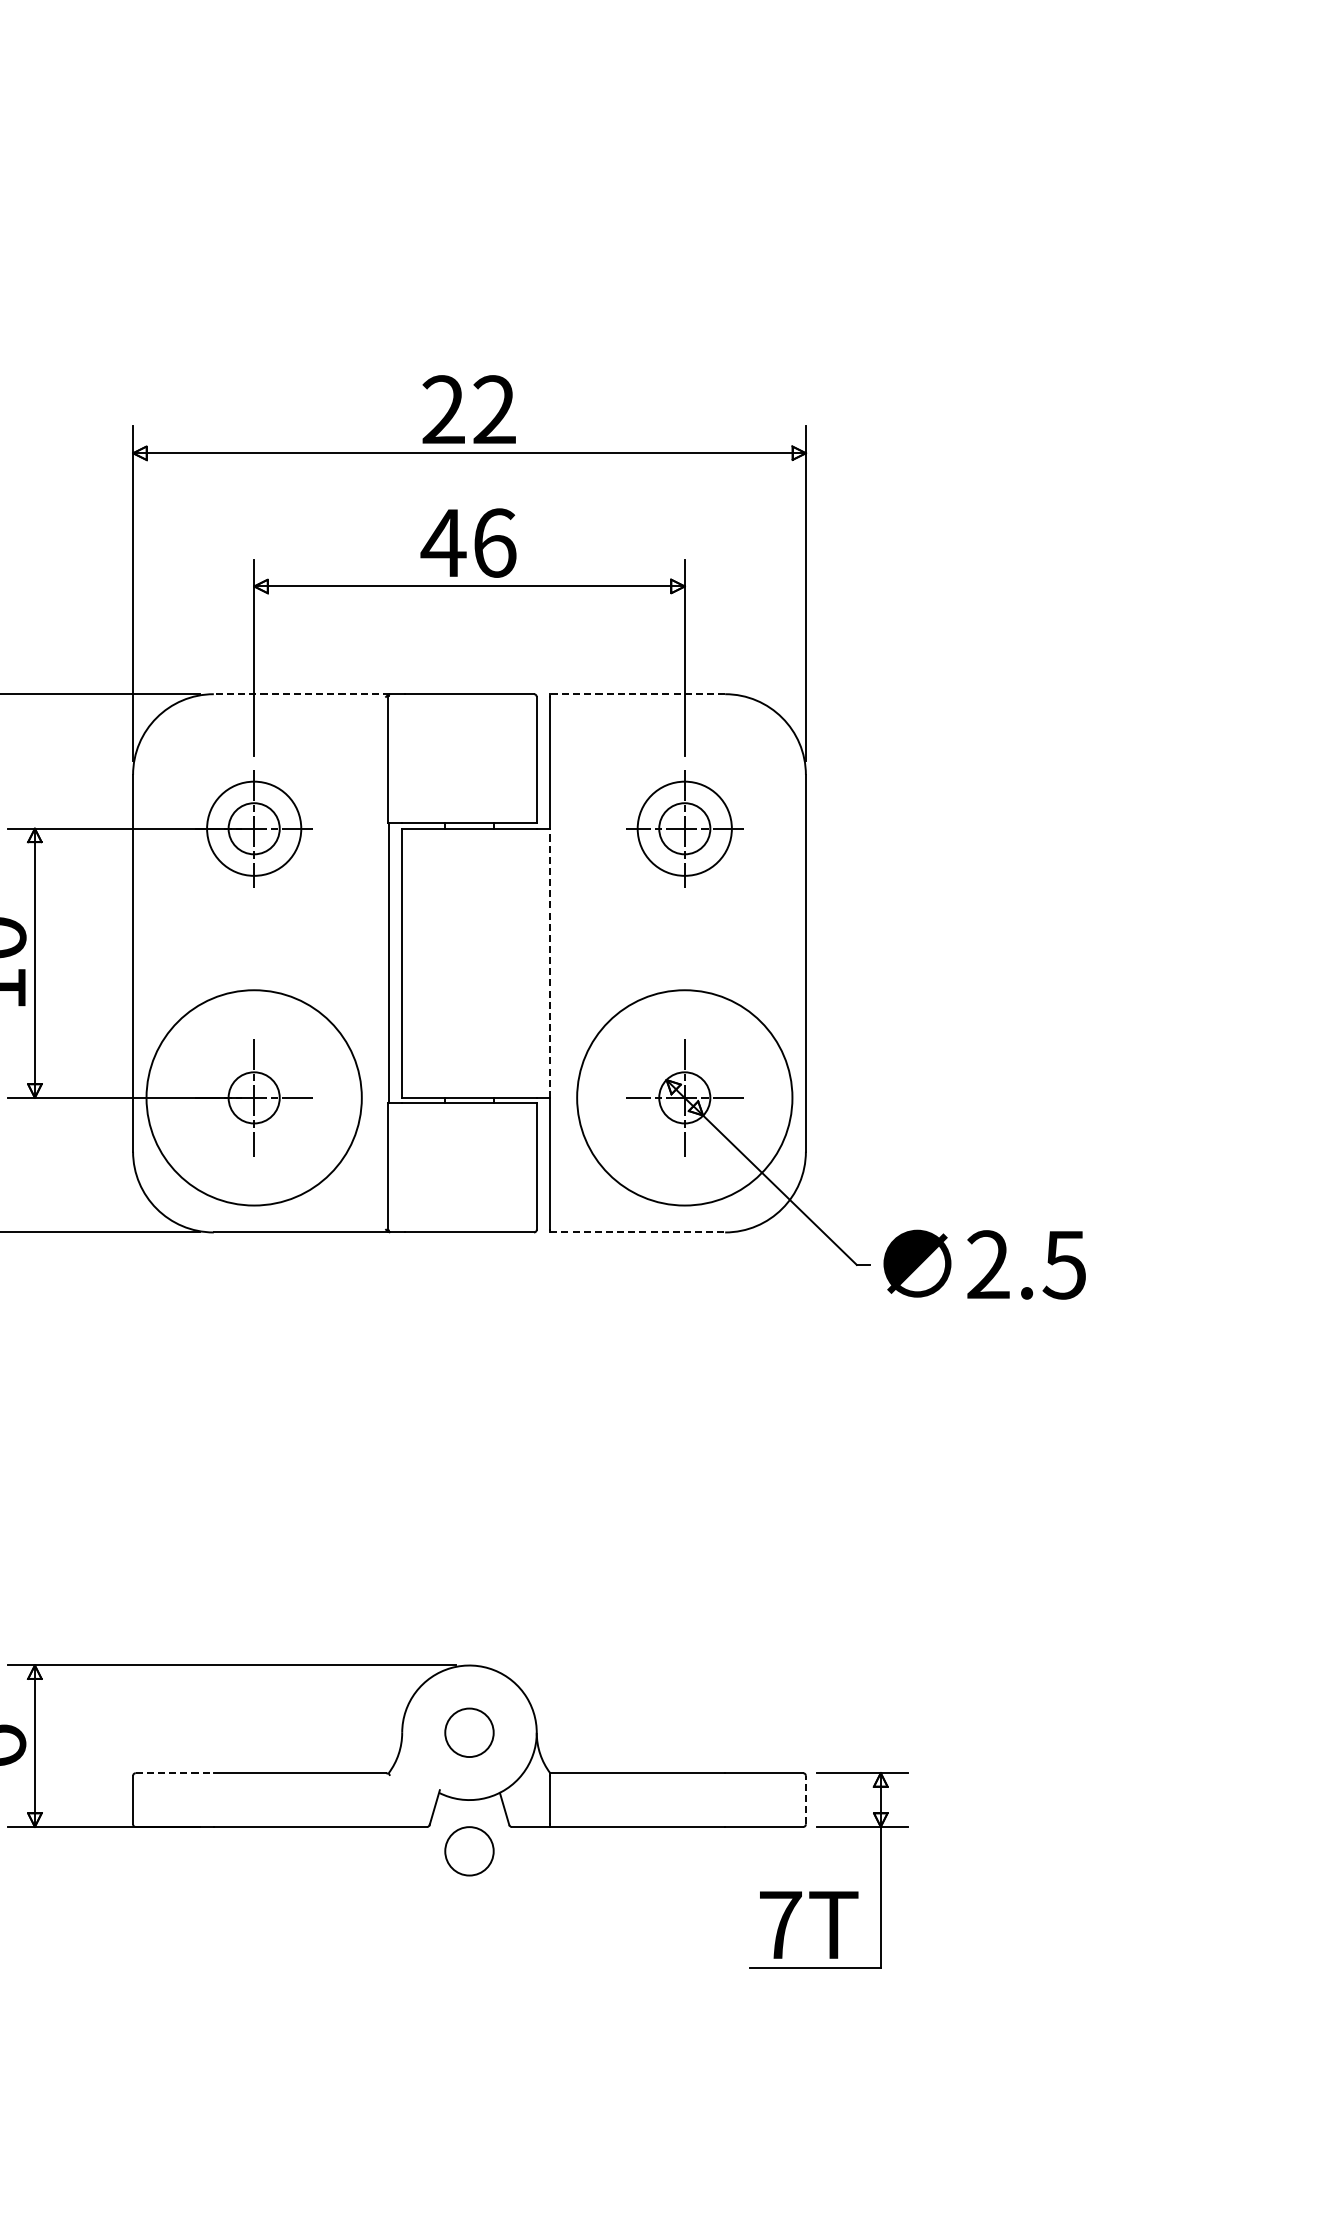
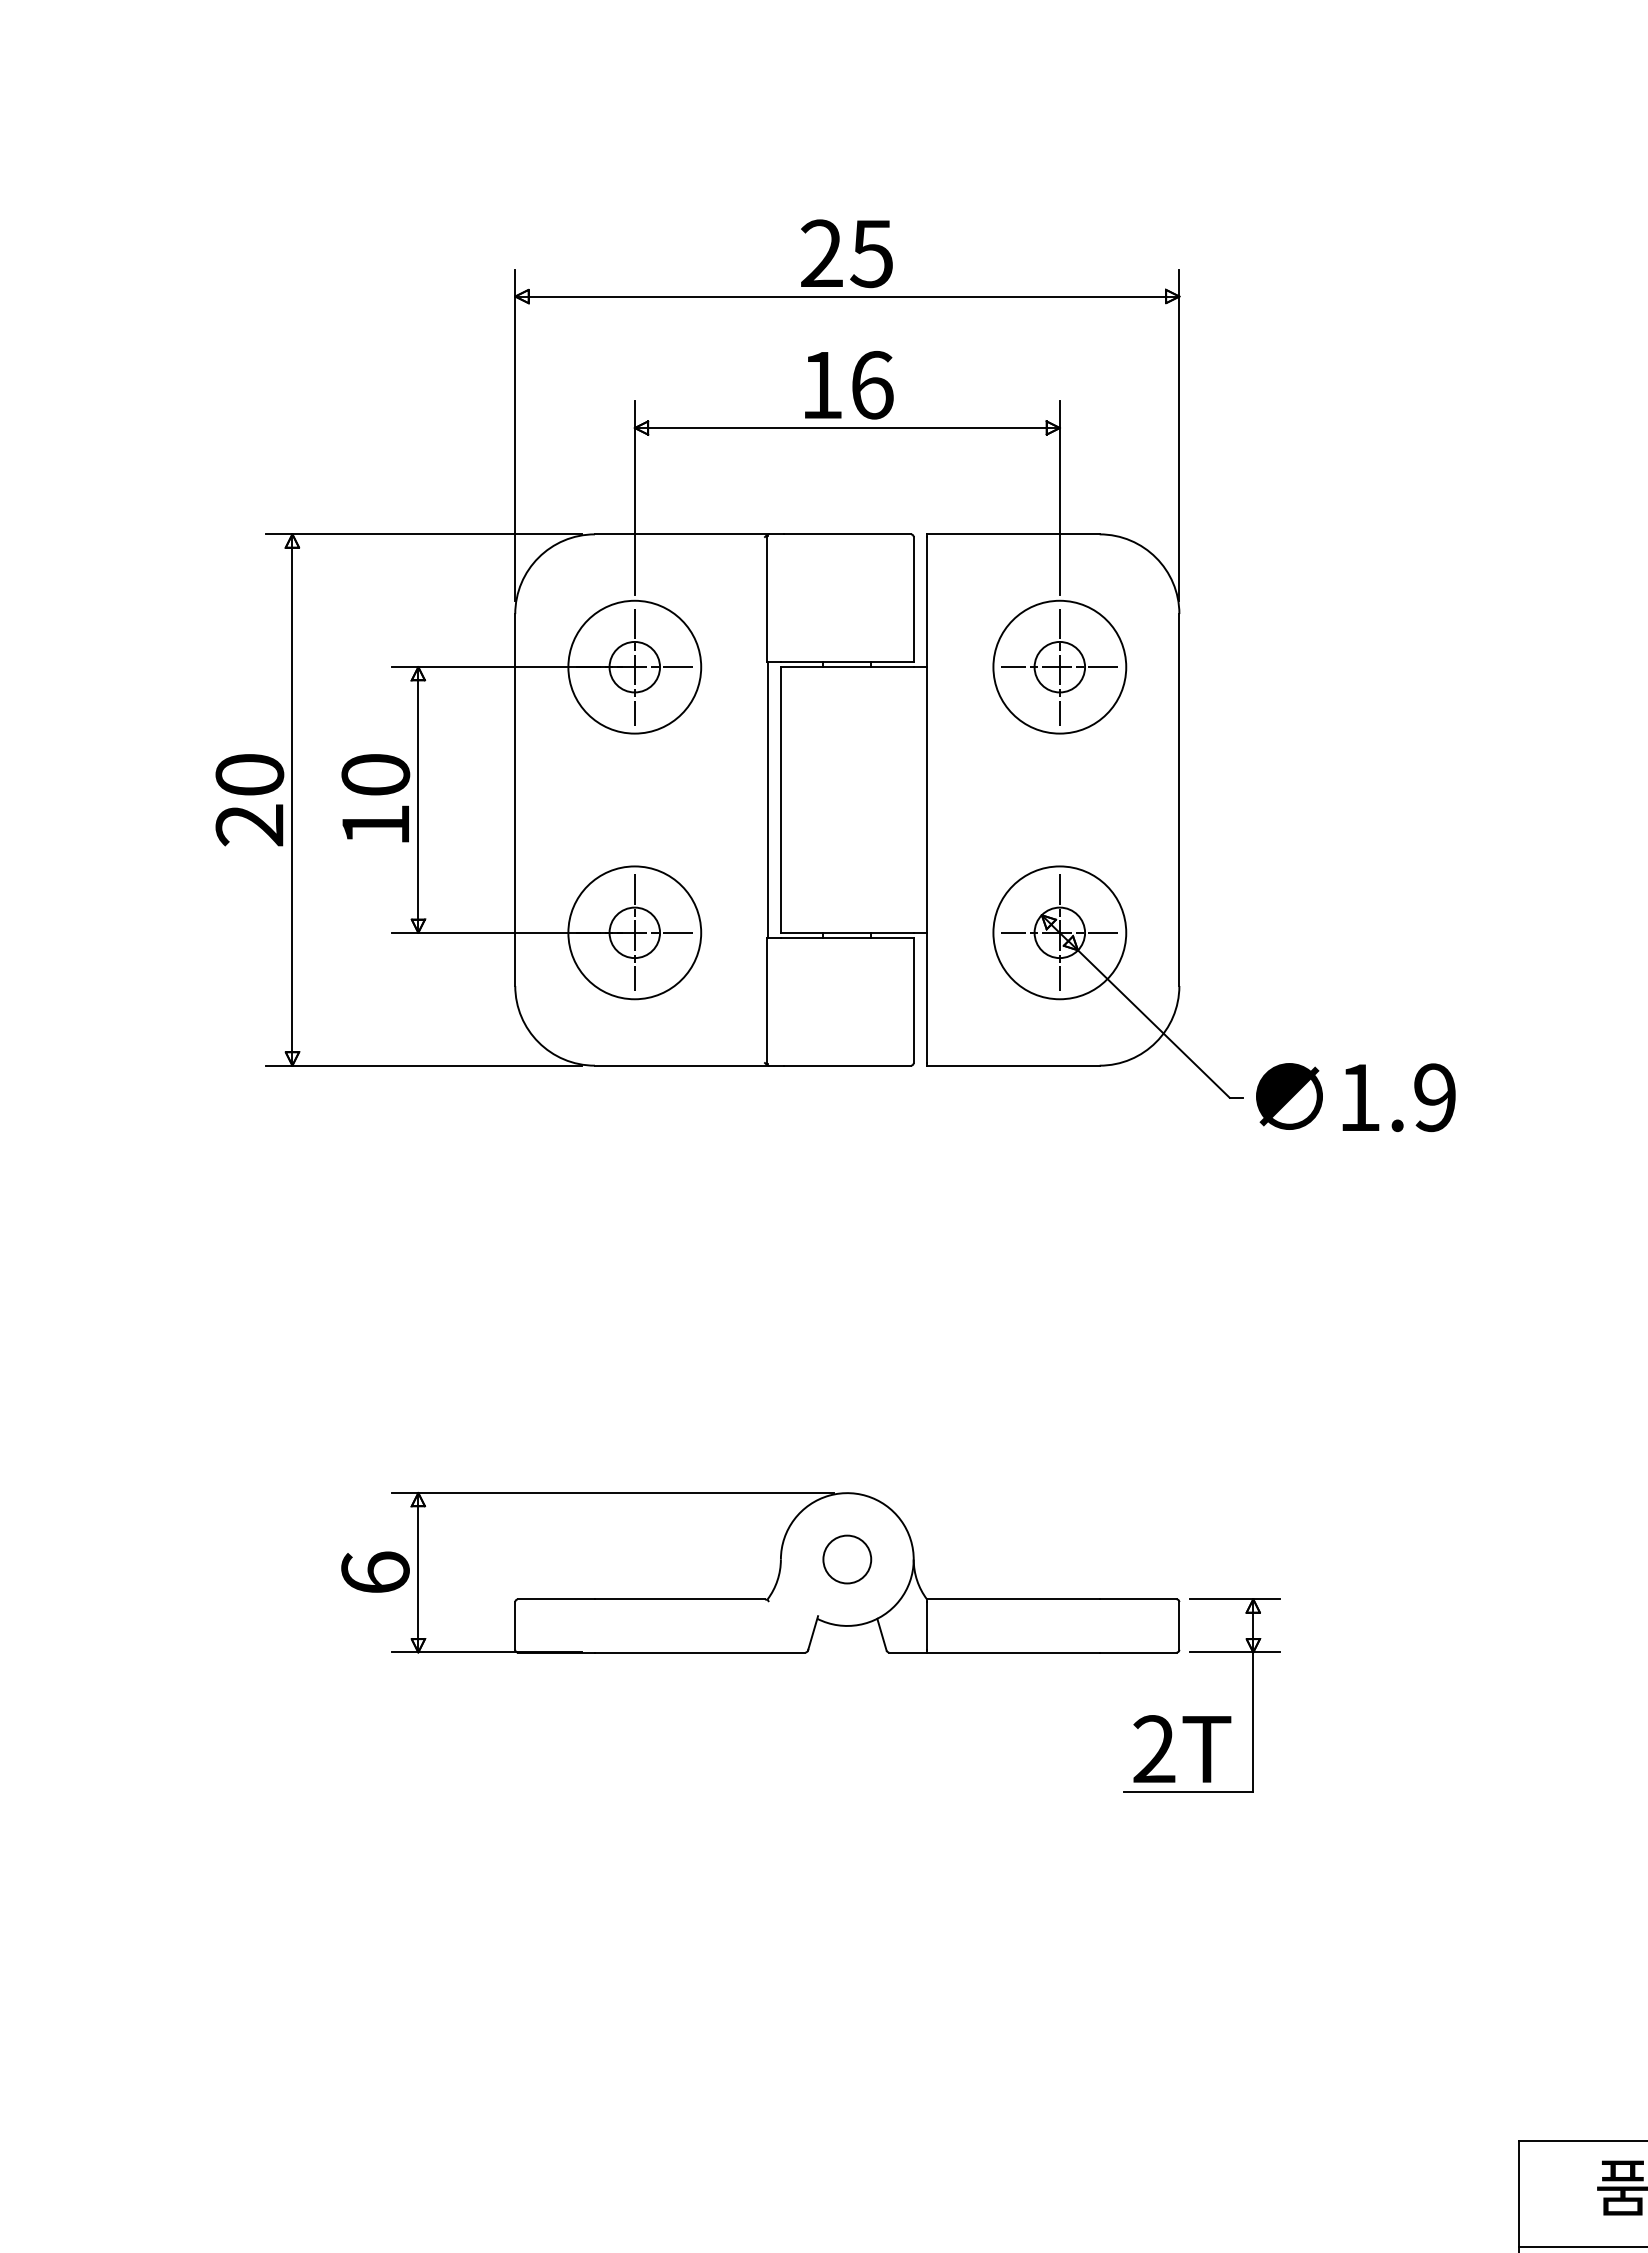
text: (493, 409) -> (871, 253), 22 -> 25
text: (443, 543) -> (821, 385), 46 -> 16
line: (301, 694) -> (681, 534), dashed -> solid
line: (636, 694) -> (1012, 534), dashed -> solid
circle: (253, 828) -> (634, 666), size x1.43
circle: (684, 828) -> (1059, 666), size x1.43
line: (550, 963) -> (927, 800), dashed -> solid
circle: (253, 1097) -> (634, 932), size x0.62
circle: (684, 1097) -> (1059, 932), size x0.62
line: (637, 1232) -> (1013, 1065), dashed -> solid
text: (1025, 1264) -> (1396, 1097), 2.5 -> 1.9
line: (174, 1773) -> (556, 1599), dashed -> solid
line: (806, 1799) -> (1179, 1625), dashed -> solid
circle: (469, 1851) -> (847, 1676), removed
text: (780, 1924) -> (1154, 1748), 7T -> 2T

